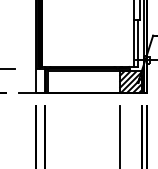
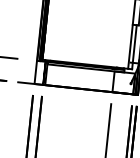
hatch: (130, 82) -> (123, 83), removed

